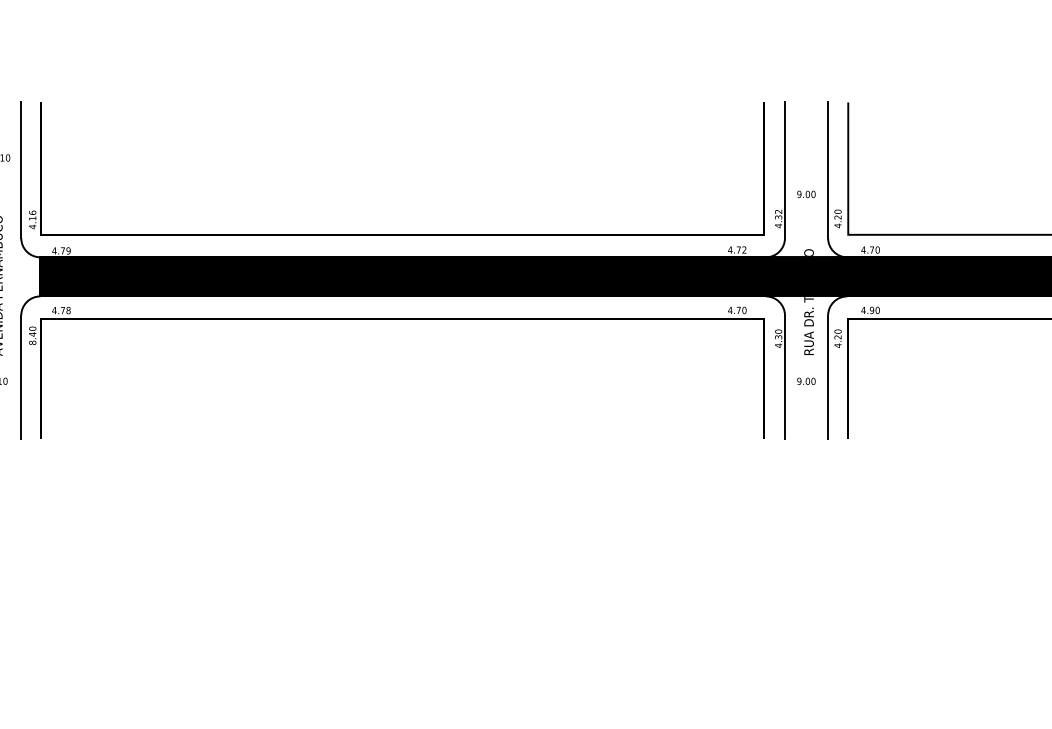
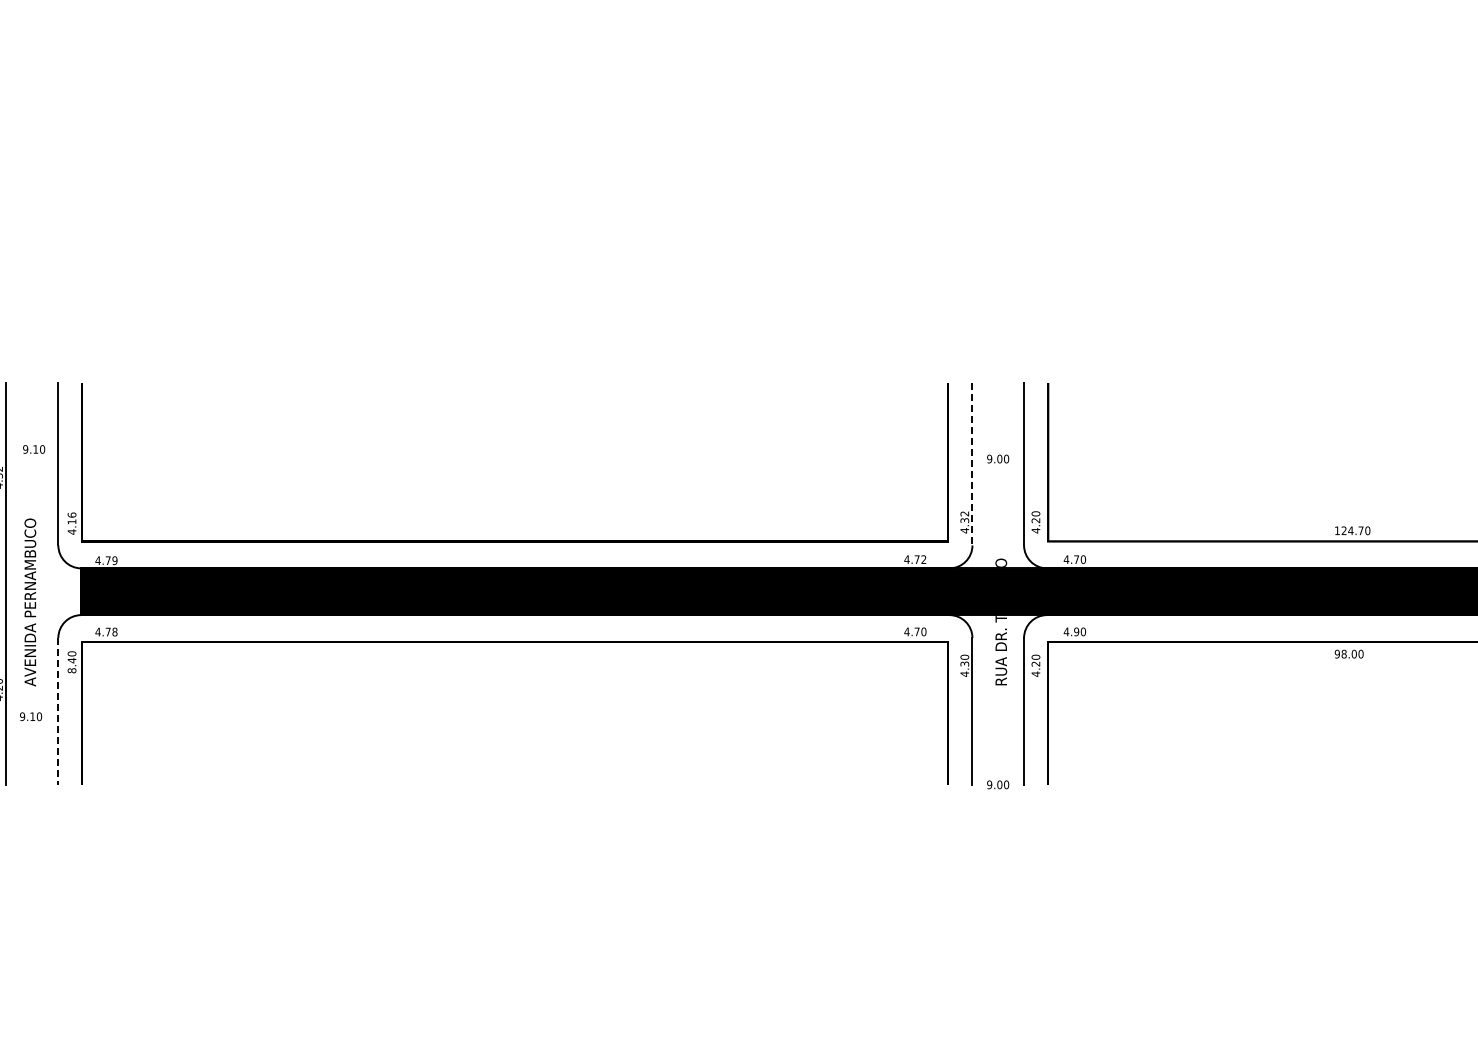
line: (785, 170) -> (972, 464), solid -> dashed
text: (806, 193) -> (998, 458), moved
line: (21, 376) -> (58, 711), solid -> dashed
text: (806, 381) -> (998, 784), moved

